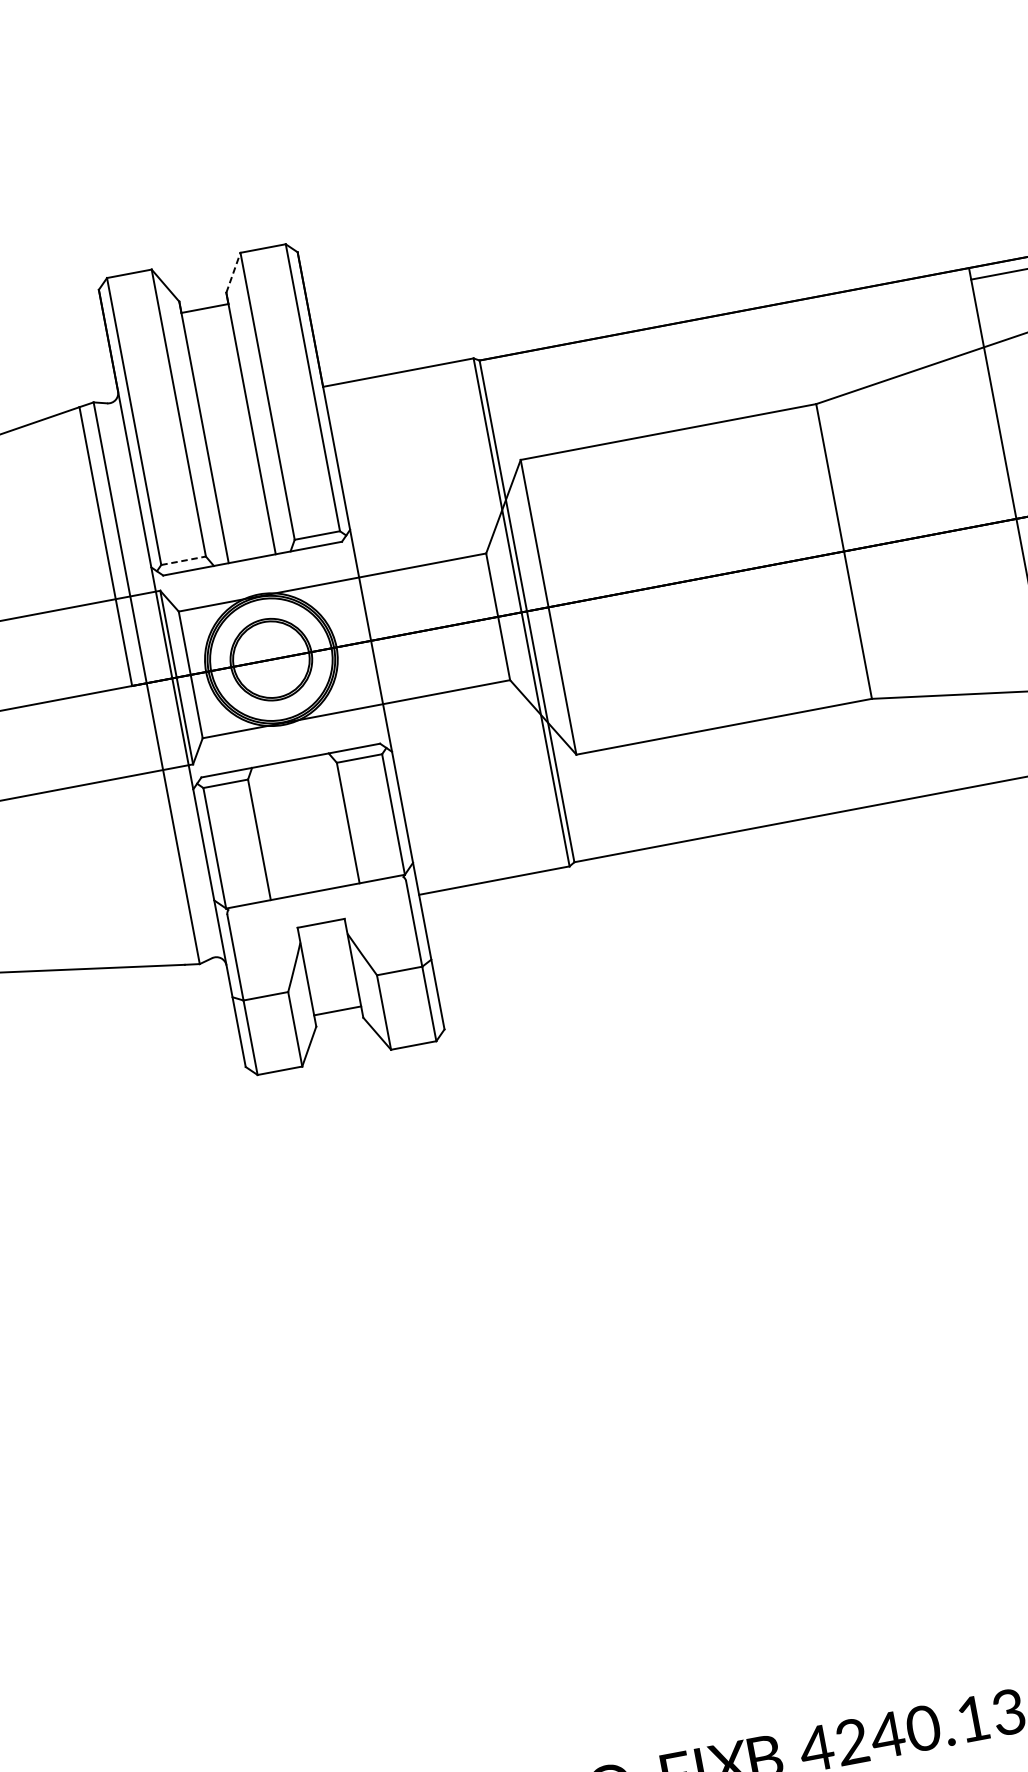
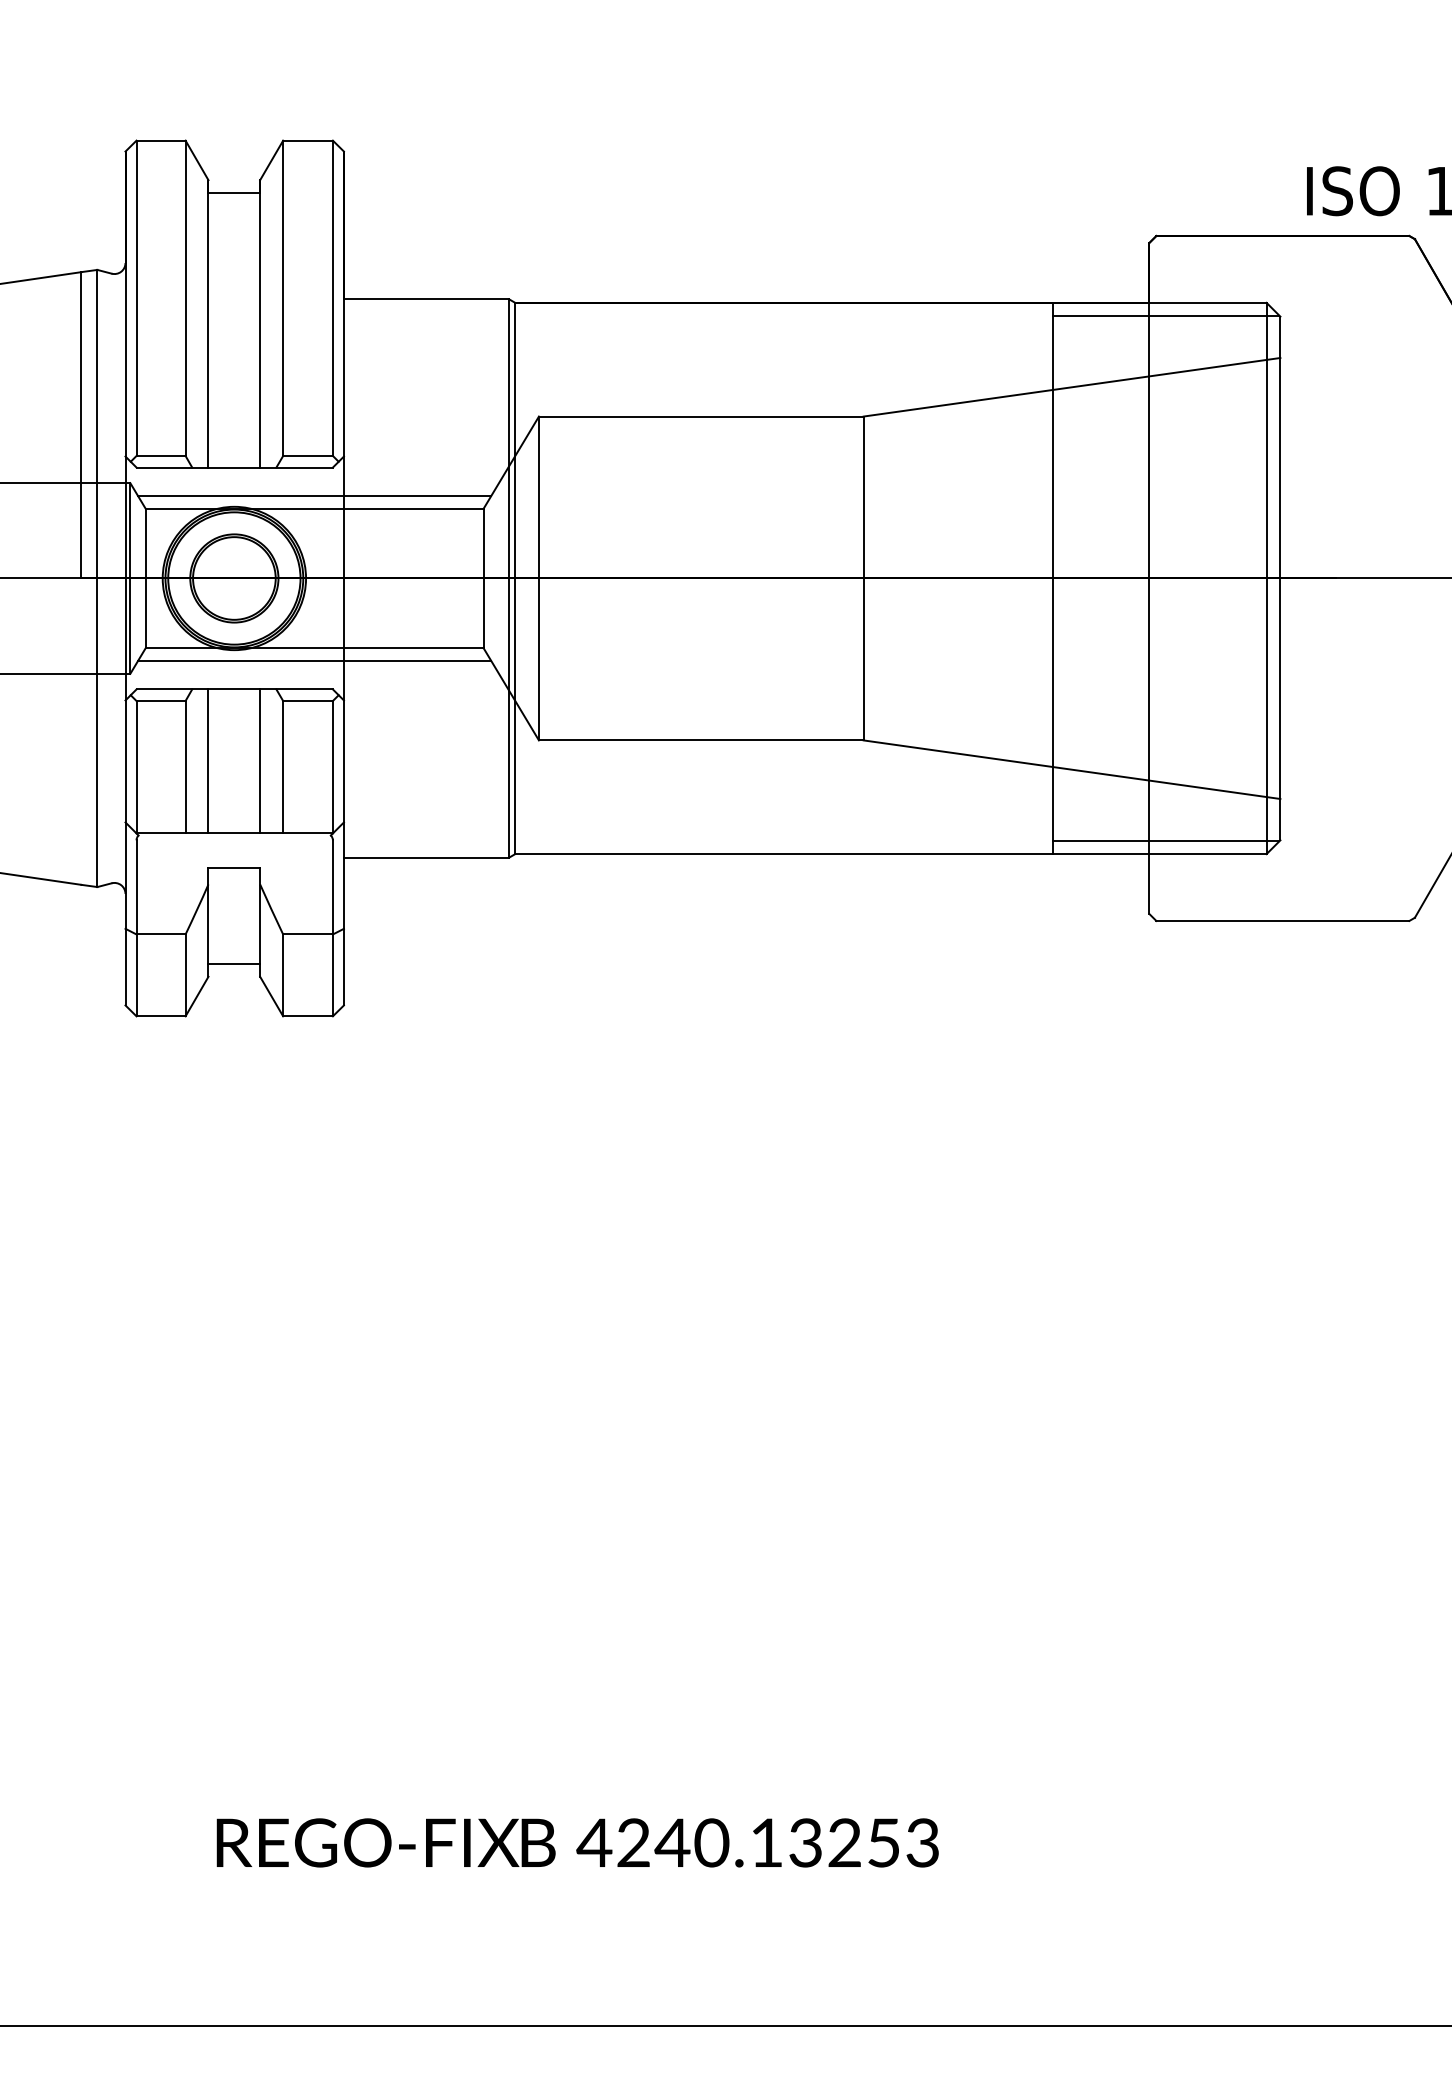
line: (233, 272) -> (271, 160), dashed -> solid
line: (183, 560) -> (161, 455), dashed -> solid
line: (330, 570) -> (314, 495), added
line: (358, 721) -> (314, 661), added
line: (326, 821) -> (260, 761), added
line: (279, 830) -> (208, 761), added

